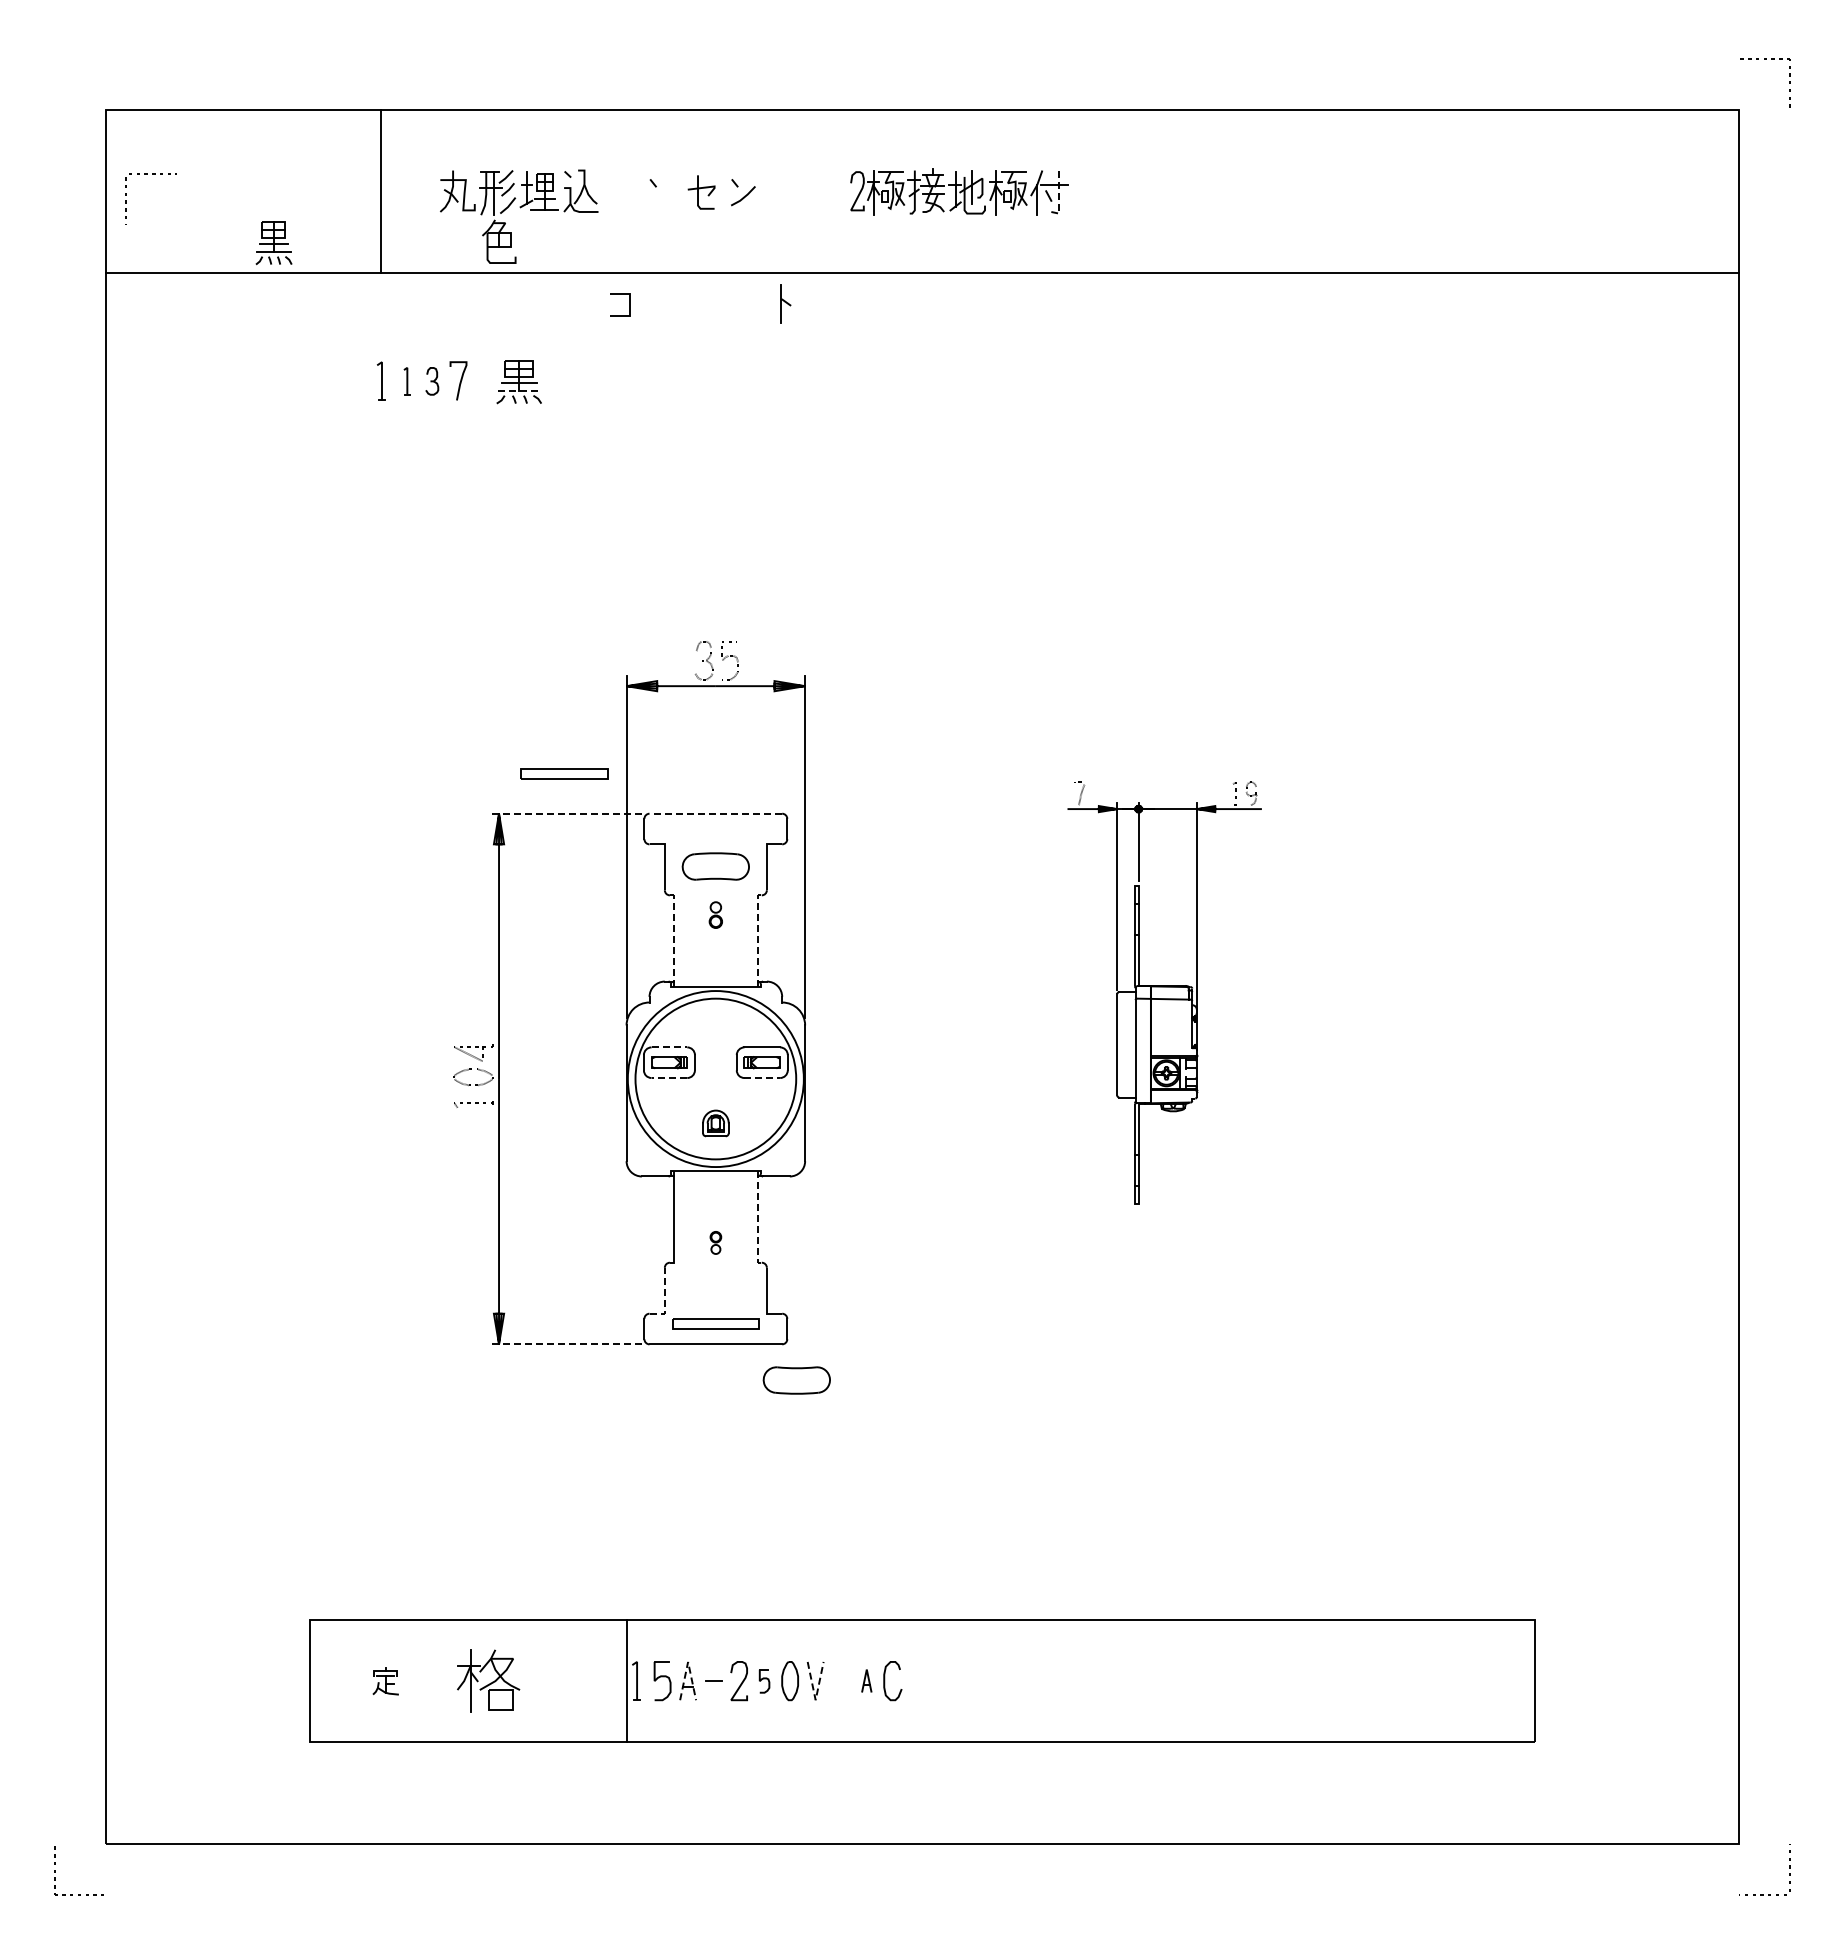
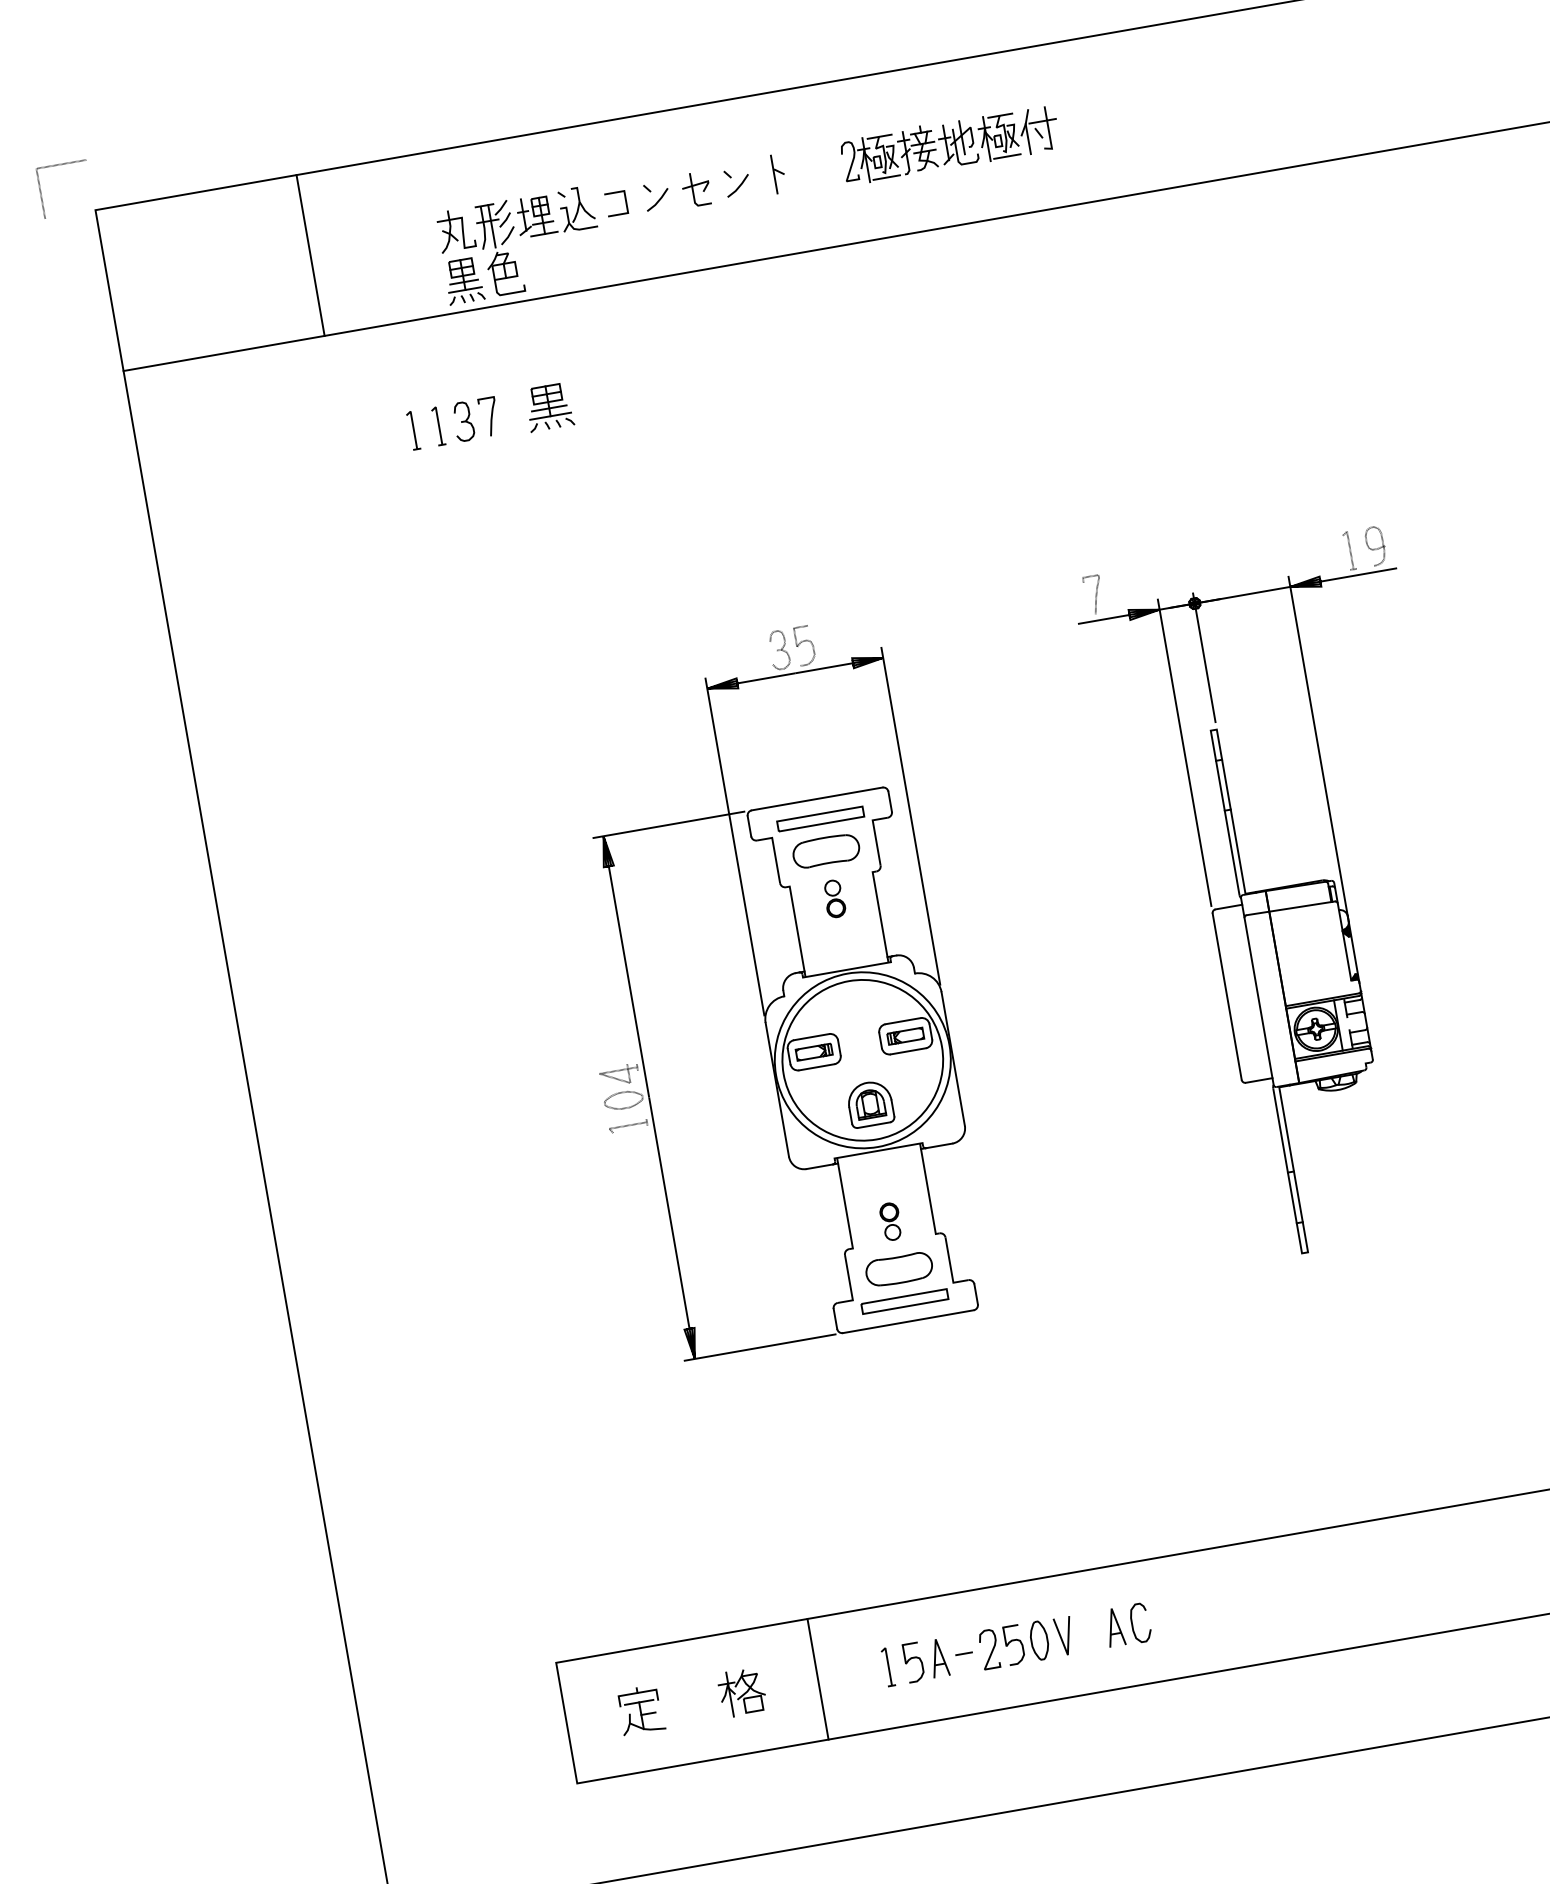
line: (152, 174) -> (62, 165), moved
line: (381, 190) -> (310, 254), moved
line: (662, 196) -> (658, 200), added
line: (1058, 196) -> (1048, 132), dashed -> solid
line: (890, 213) -> (886, 177), added
line: (1013, 213) -> (1007, 156), added
part: (273, 242) -> (463, 280), moved
part: (785, 303) -> (778, 173), moved
line: (629, 304) -> (625, 201), moved
part: (406, 380) -> (437, 425), size x1.43
part: (431, 381) -> (462, 422), size x1.43
line: (519, 390) -> (550, 415), dashed -> solid
part: (564, 773) -> (820, 818), moved
line: (565, 813) -> (669, 824), dashed -> solid
line: (715, 813) -> (816, 798), dashed -> solid
part: (715, 914) -> (834, 898), size x1.43
line: (757, 938) -> (879, 914), dashed -> solid
line: (673, 939) -> (797, 930), dashed -> solid
part: (1164, 993) -> (1290, 898), size x1.67
line: (669, 1047) -> (811, 1037), dashed -> solid
line: (669, 1078) -> (817, 1067), dashed -> solid
line: (762, 1078) -> (908, 1051), dashed -> solid
part: (715, 1123) -> (870, 1104), size x1.67
line: (757, 1219) -> (927, 1191), dashed -> solid
part: (715, 1242) -> (890, 1221), size x1.67
line: (664, 1298) -> (849, 1285), dashed -> solid
line: (565, 1344) -> (760, 1347), dashed -> solid
part: (796, 1380) -> (898, 1269), moved
line: (688, 1661) -> (935, 1638), dashed -> solid
part: (488, 1680) -> (742, 1691), size x0.71
line: (627, 1680) -> (818, 1678), moved
part: (866, 1680) -> (1114, 1626), size x1.67
part: (385, 1681) -> (640, 1710), size x1.67
part: (764, 1681) -> (1014, 1645), size x1.67
line: (815, 1700) -> (1067, 1655), dashed -> solid

